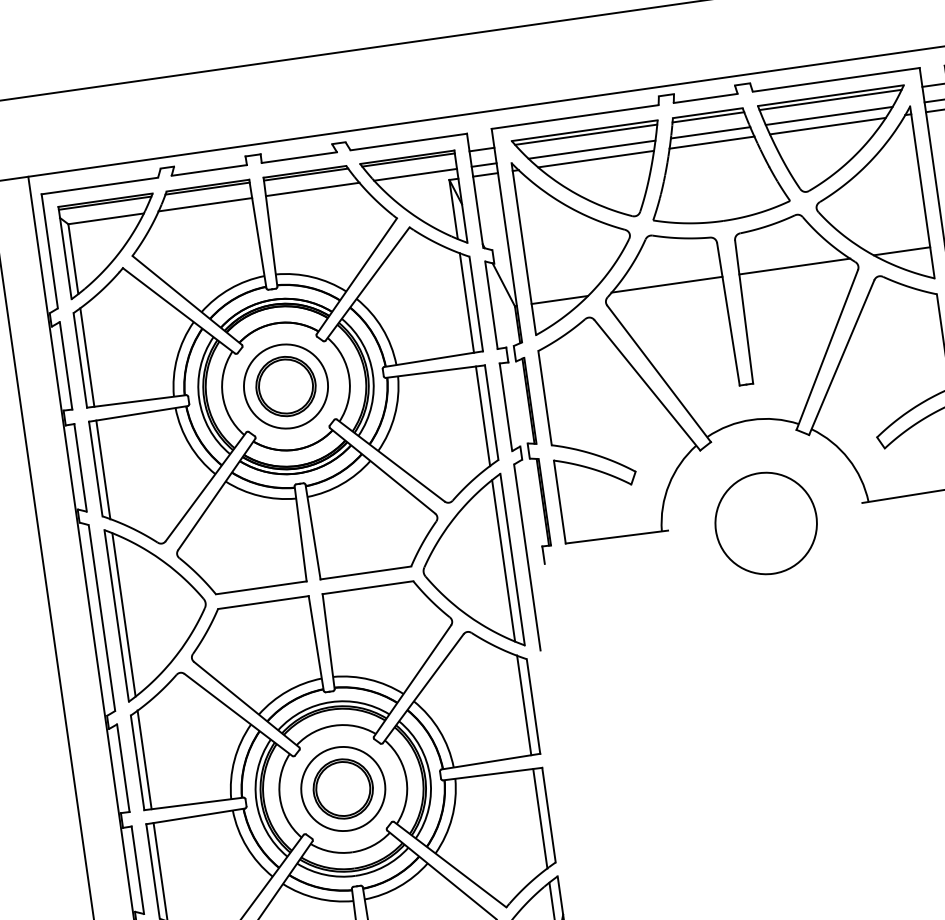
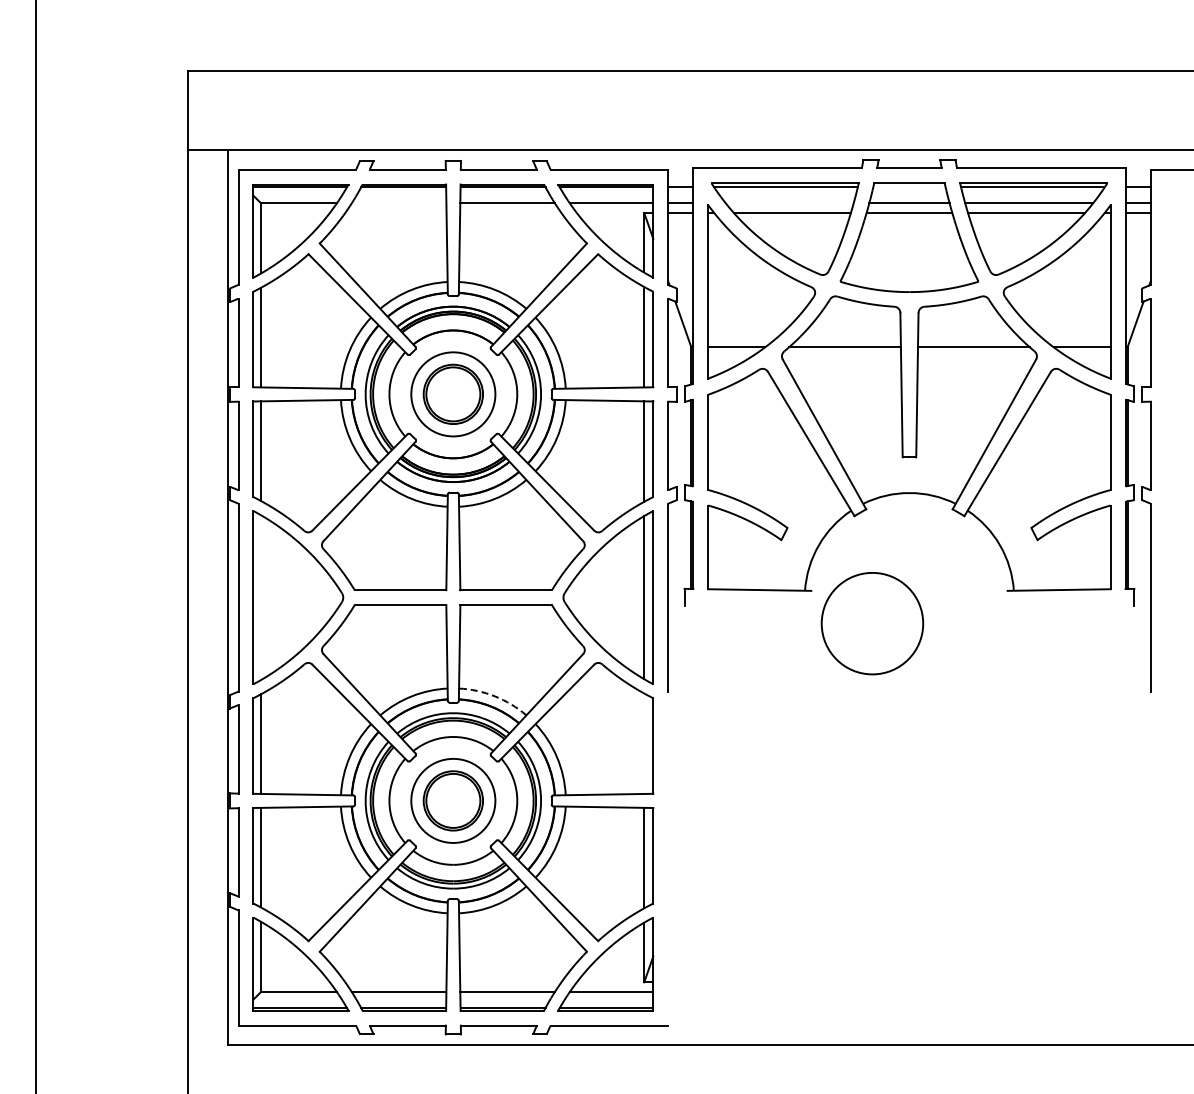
line: (708, 117) -> (909, 187), removed
line: (591, 150) -> (789, 203), removed
line: (204, 205) -> (398, 203), removed
circle: (766, 523) -> (872, 623), moved
line: (123, 614) -> (260, 597), removed
arc: (369, 679) -> (494, 696), solid -> dashed
line: (524, 705) -> (644, 743), removed

